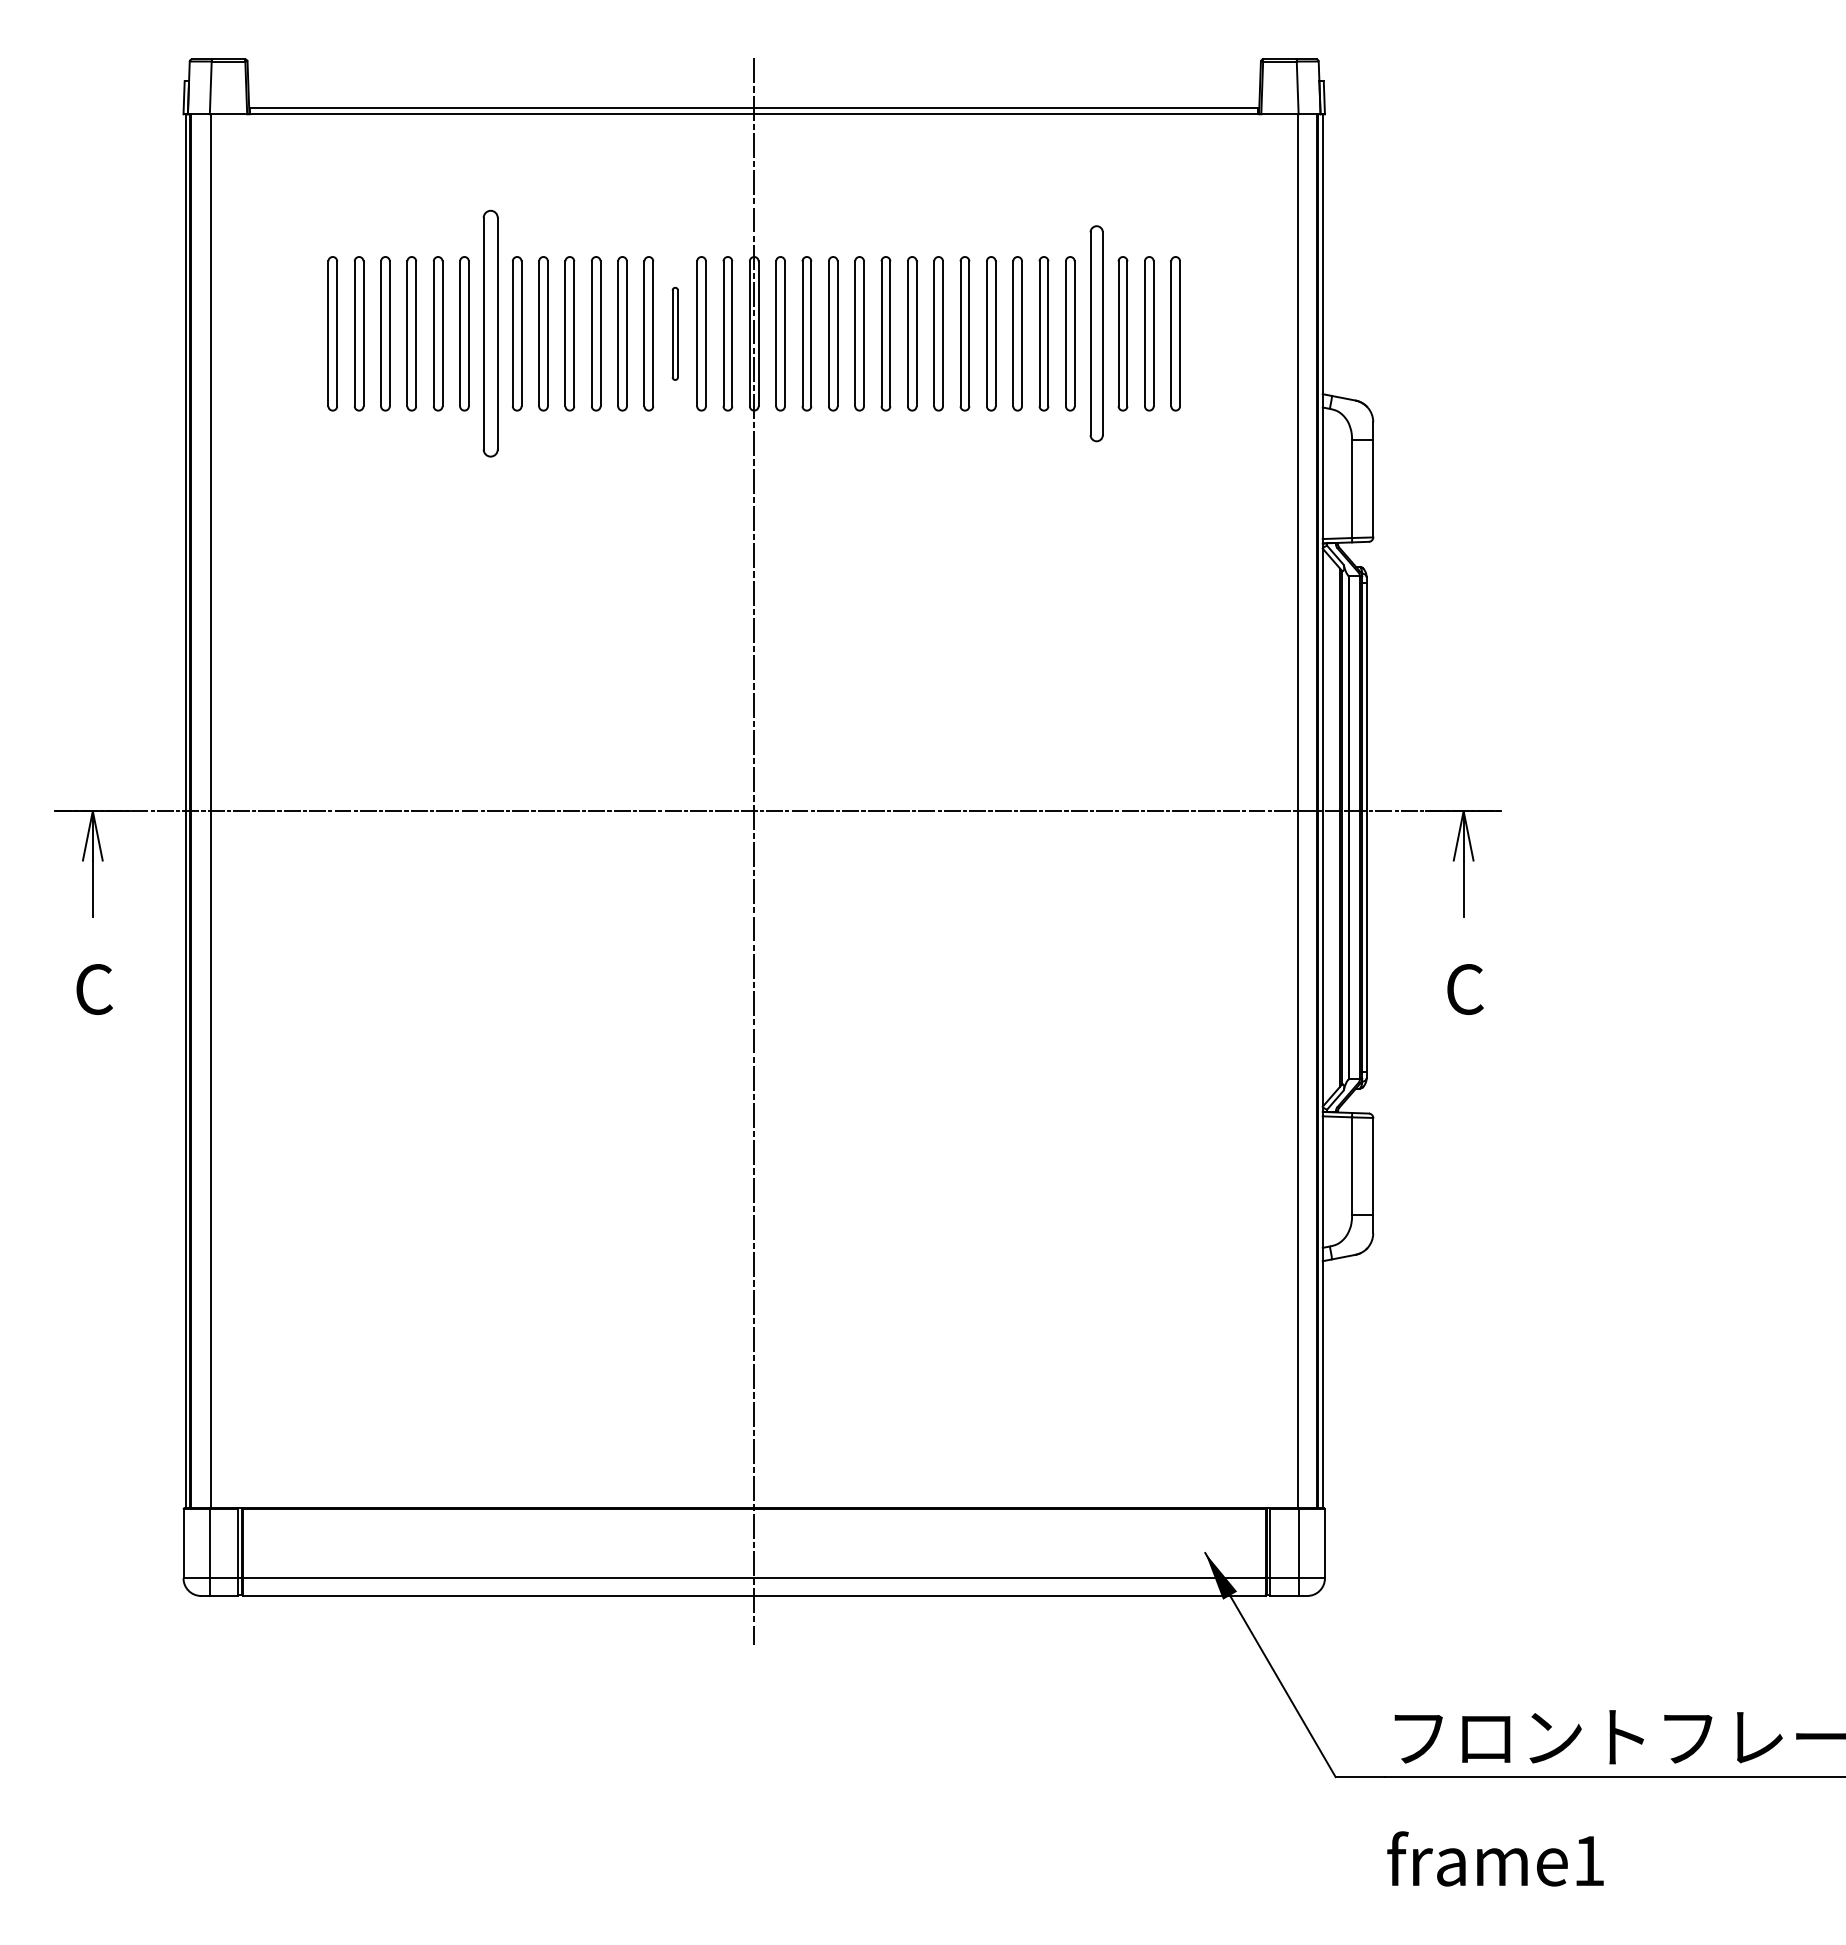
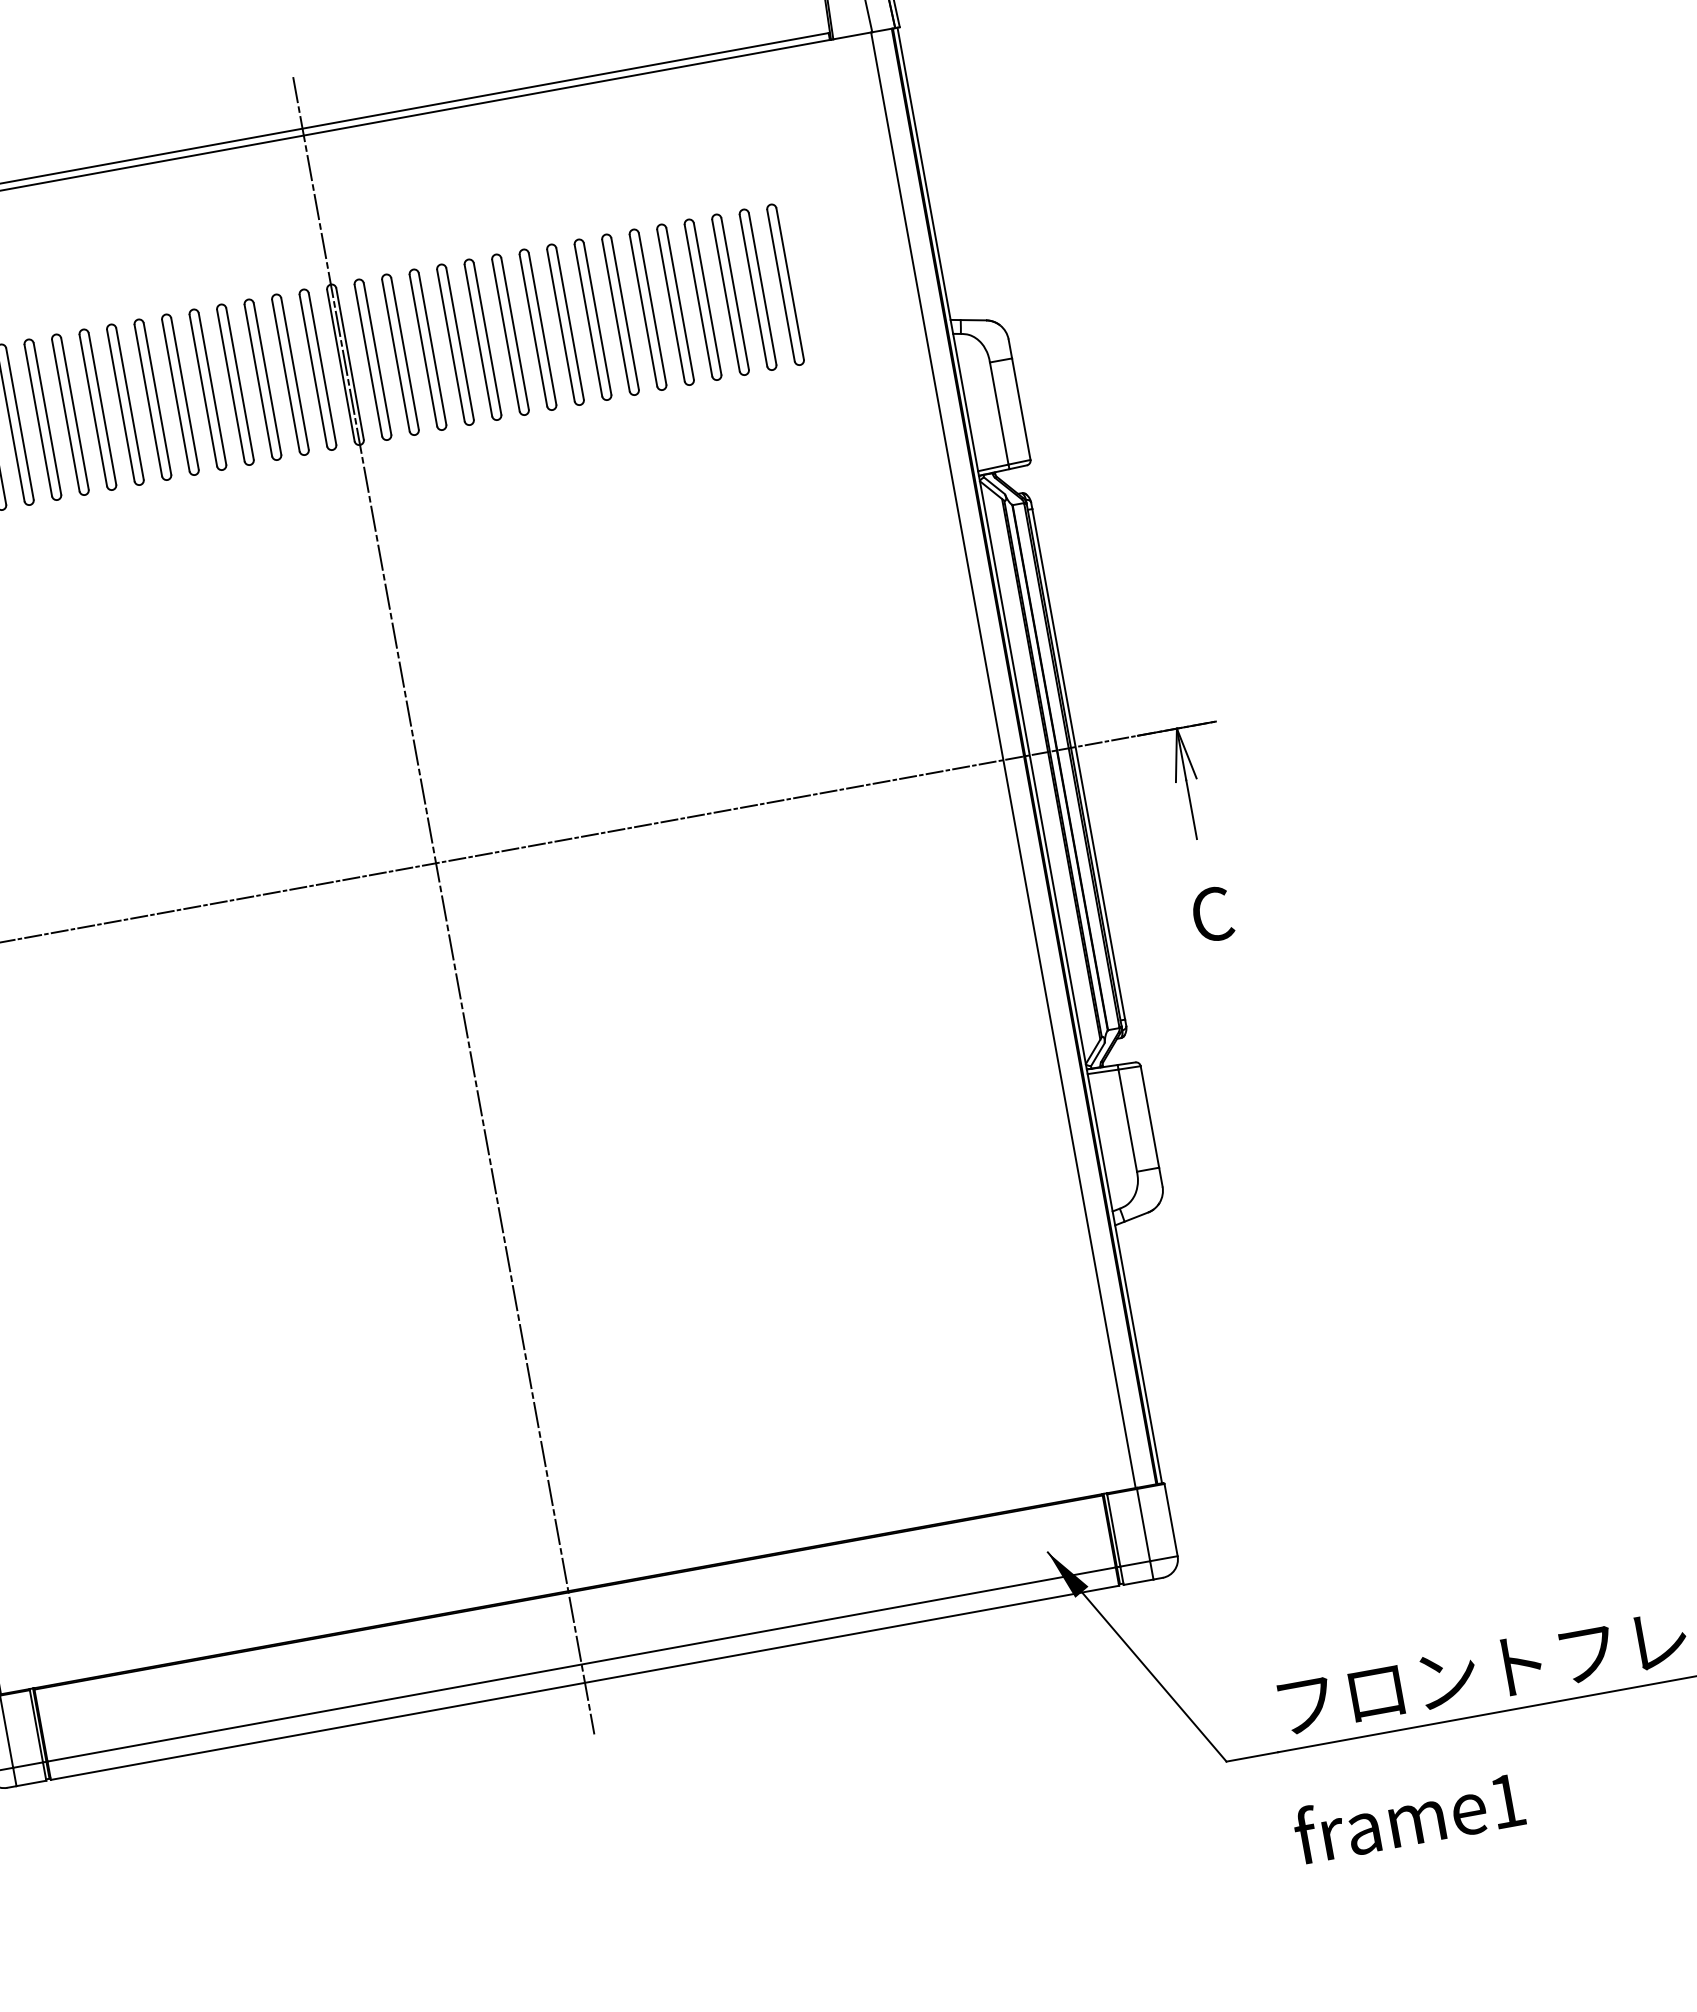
part: (490, 333) -> (69, 414), size x0.62
part: (675, 333) -> (263, 379), size x1.67
part: (1096, 333) -> (702, 299), size x0.71

